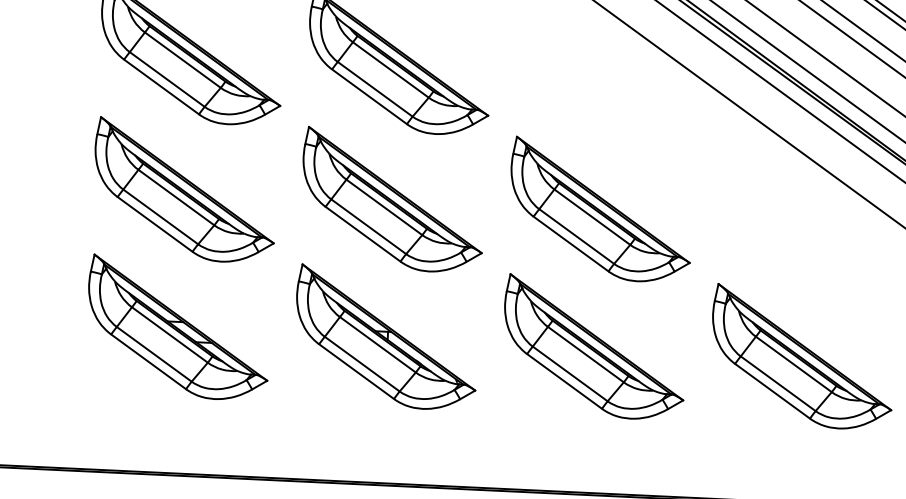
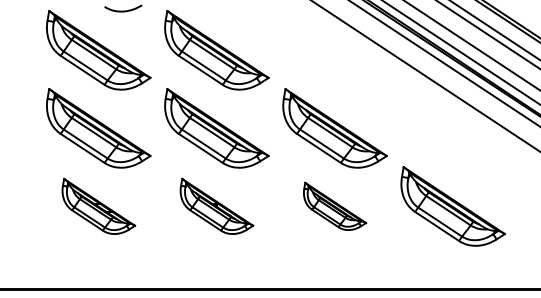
part: (178, 327) -> (98, 206), size x0.7
part: (385, 337) -> (216, 206), size x0.7
part: (593, 347) -> (334, 206), size x0.6

